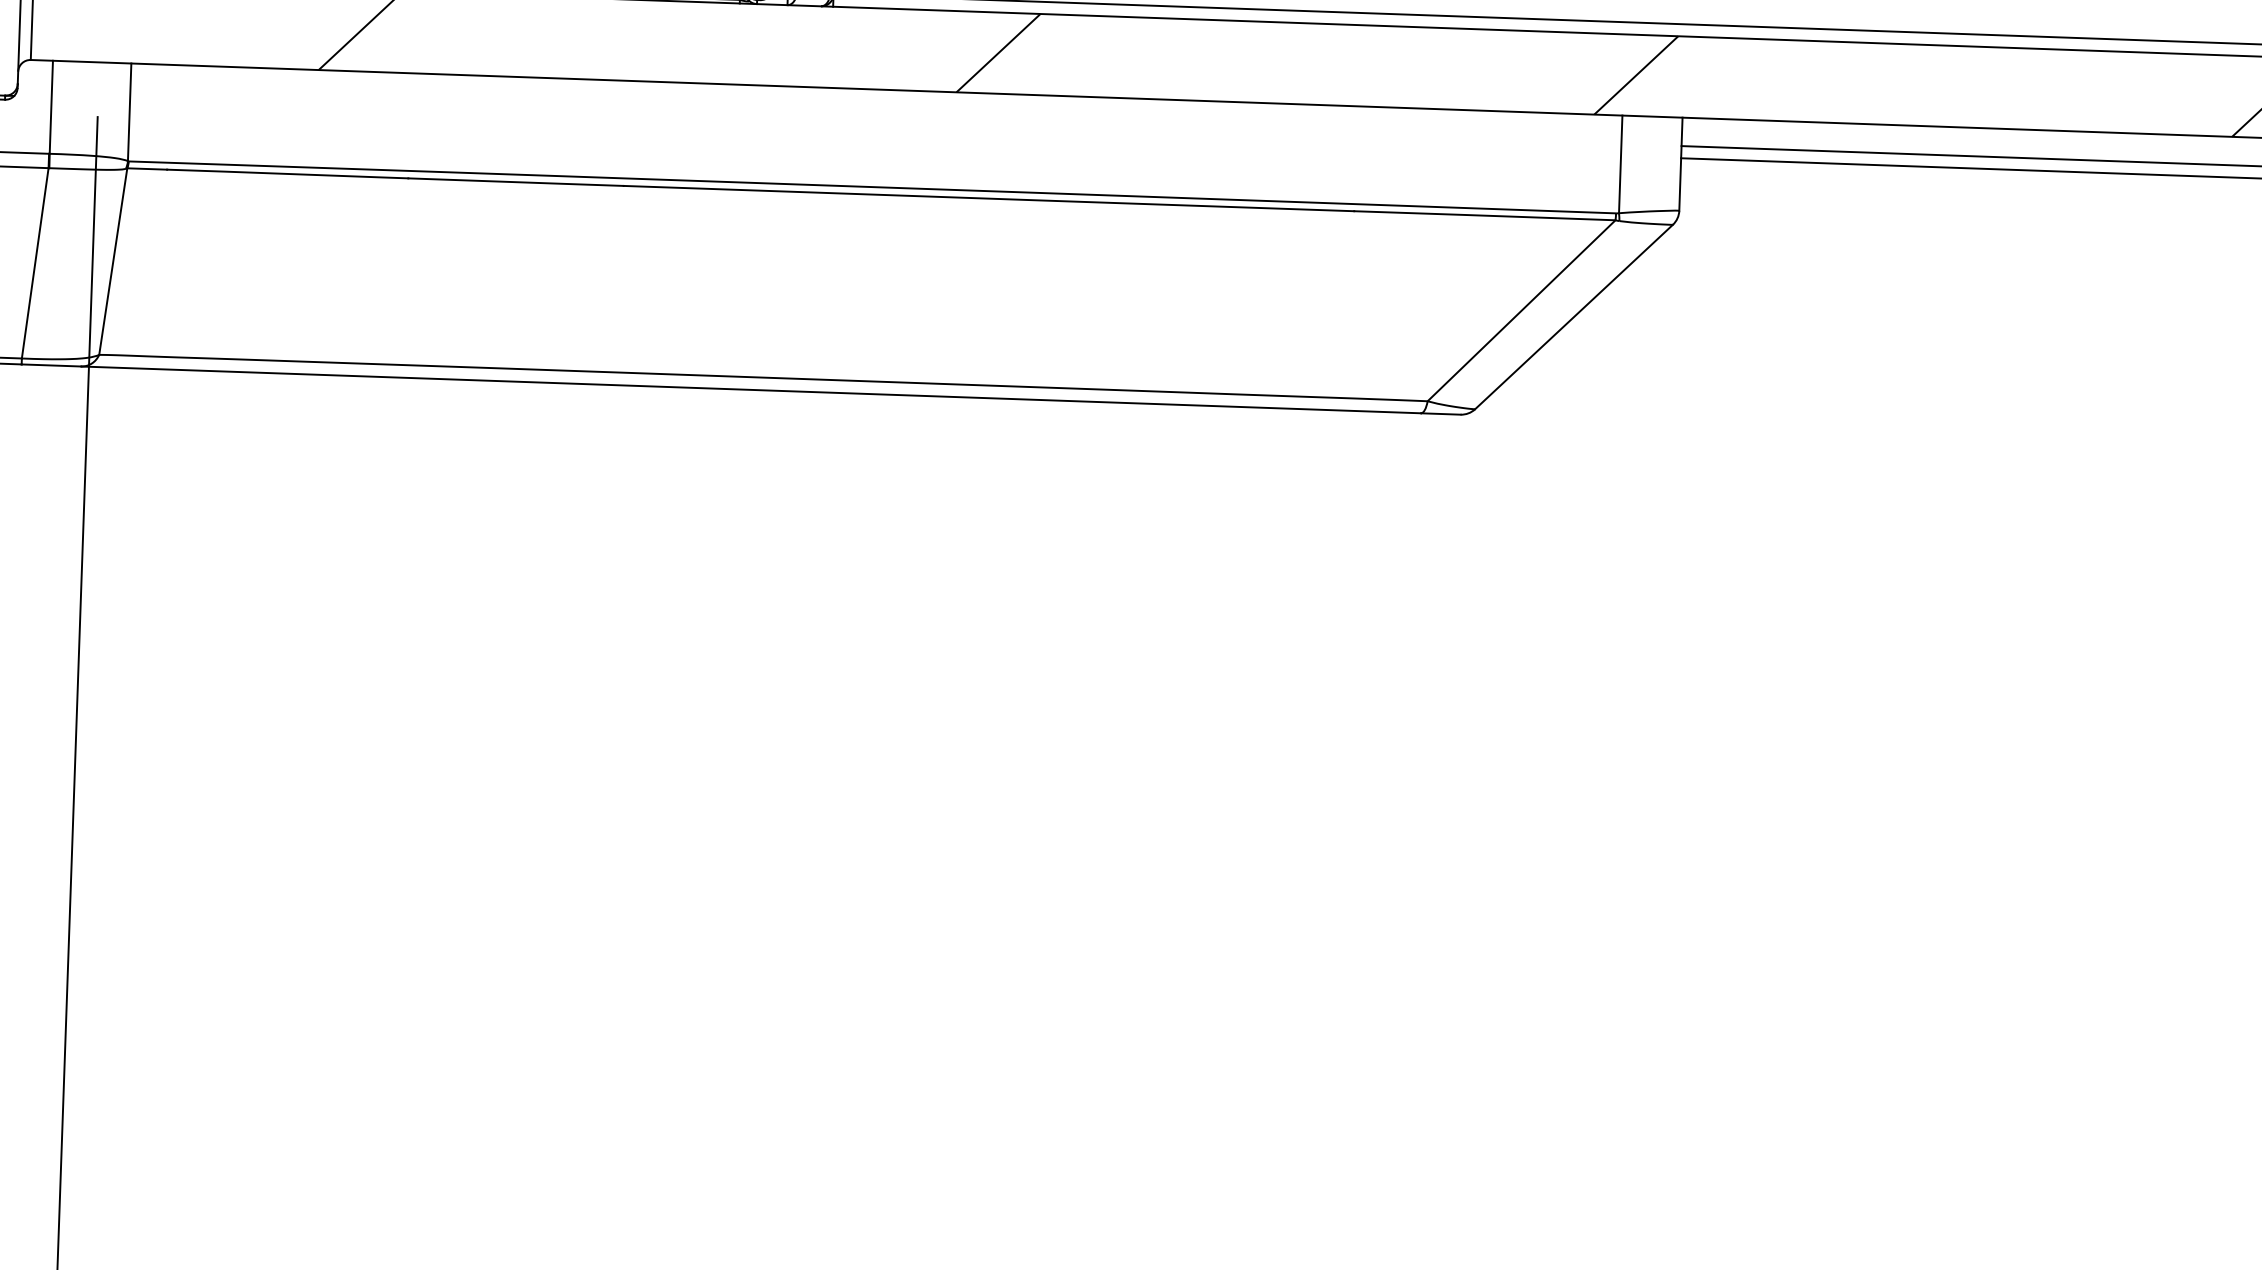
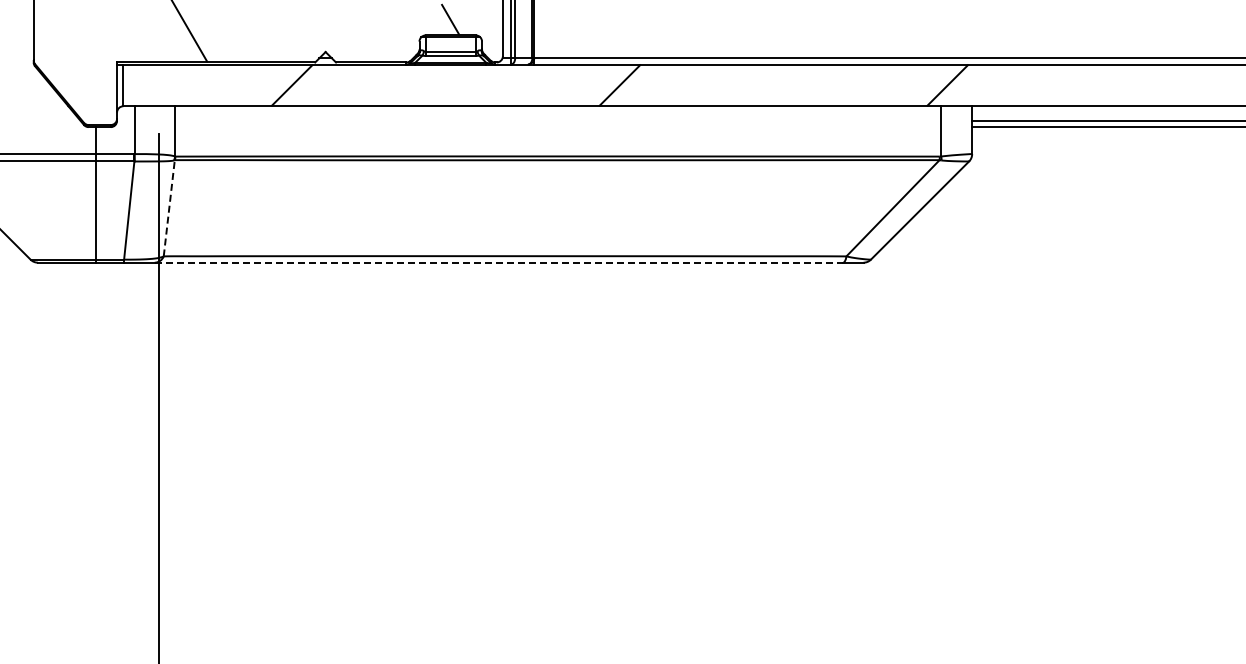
line: (113, 260) -> (169, 207), solid -> dashed
line: (752, 389) -> (499, 262), solid -> dashed

